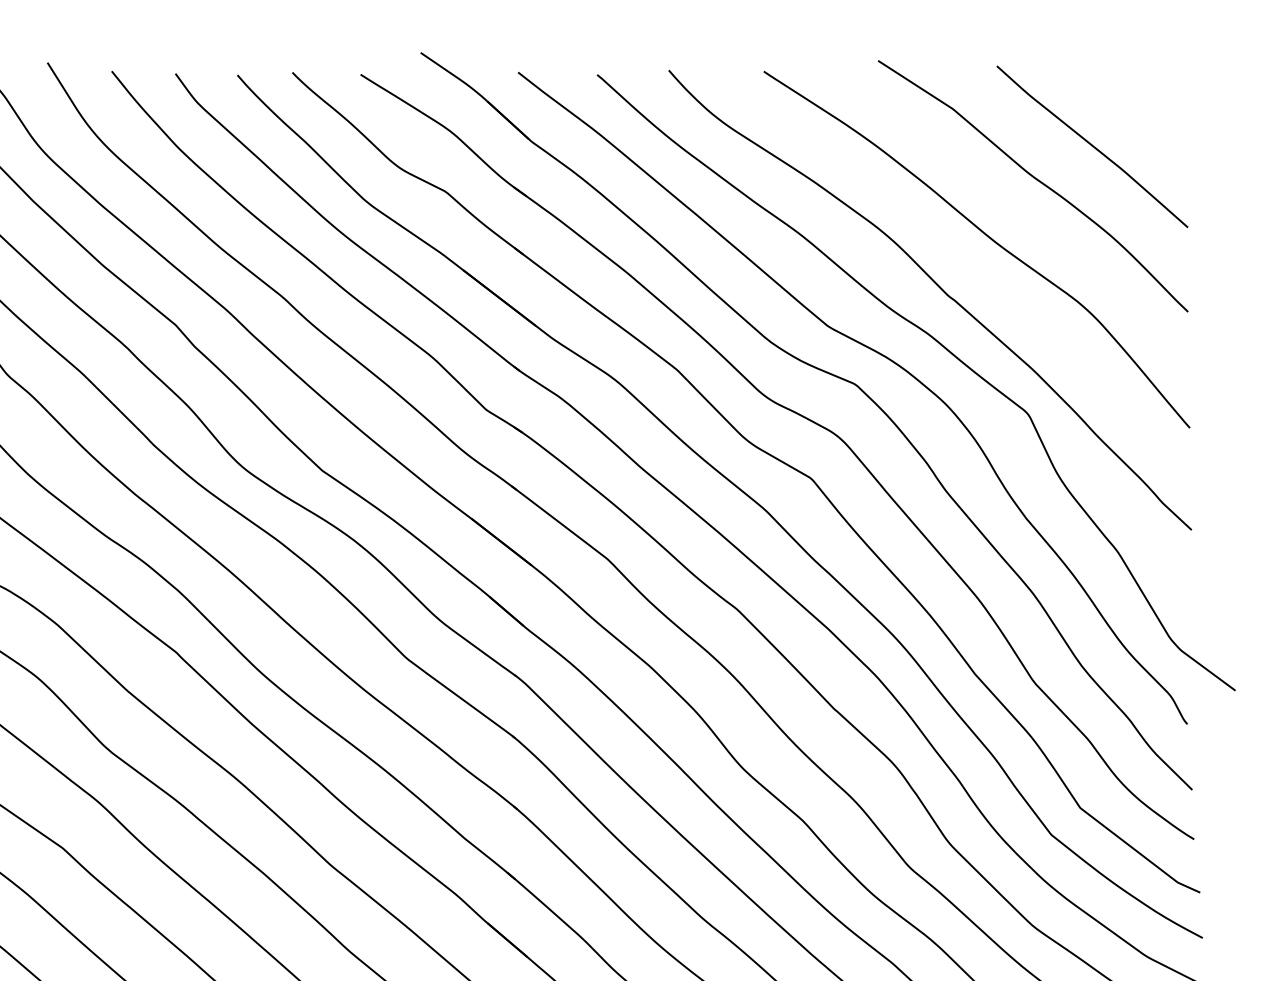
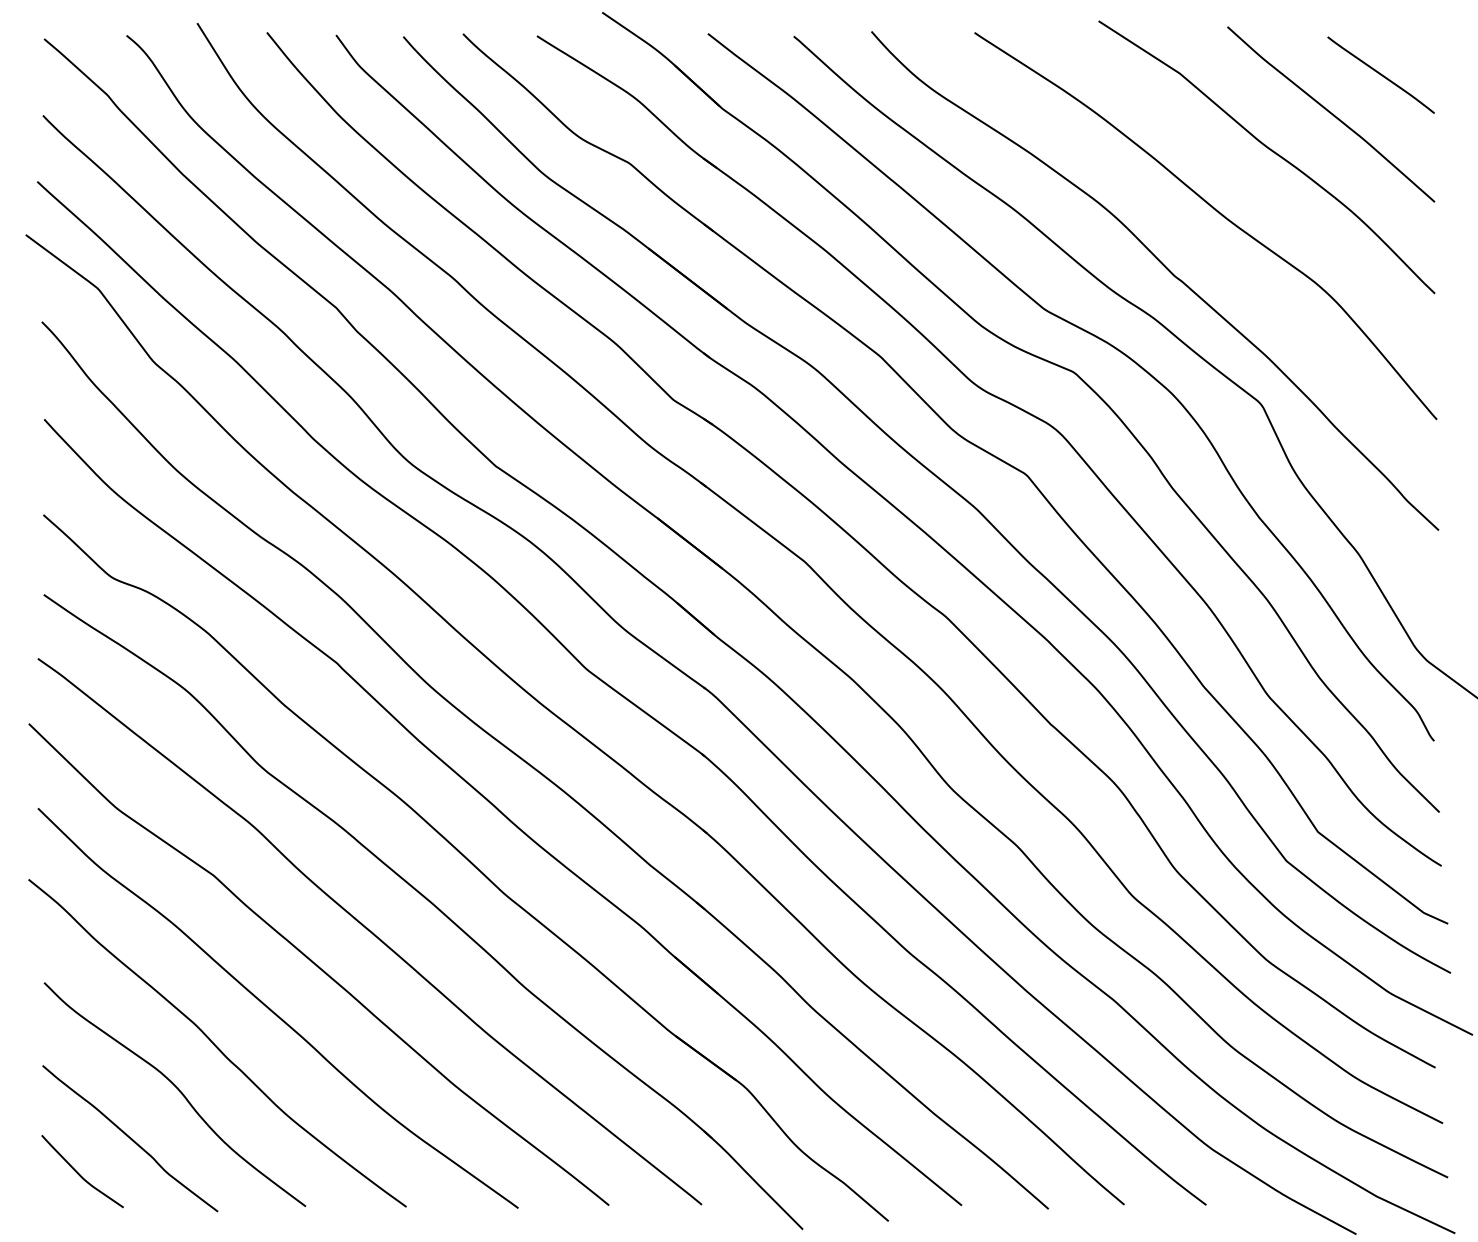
curve: (1137, 109) -> (1380, 74), added

